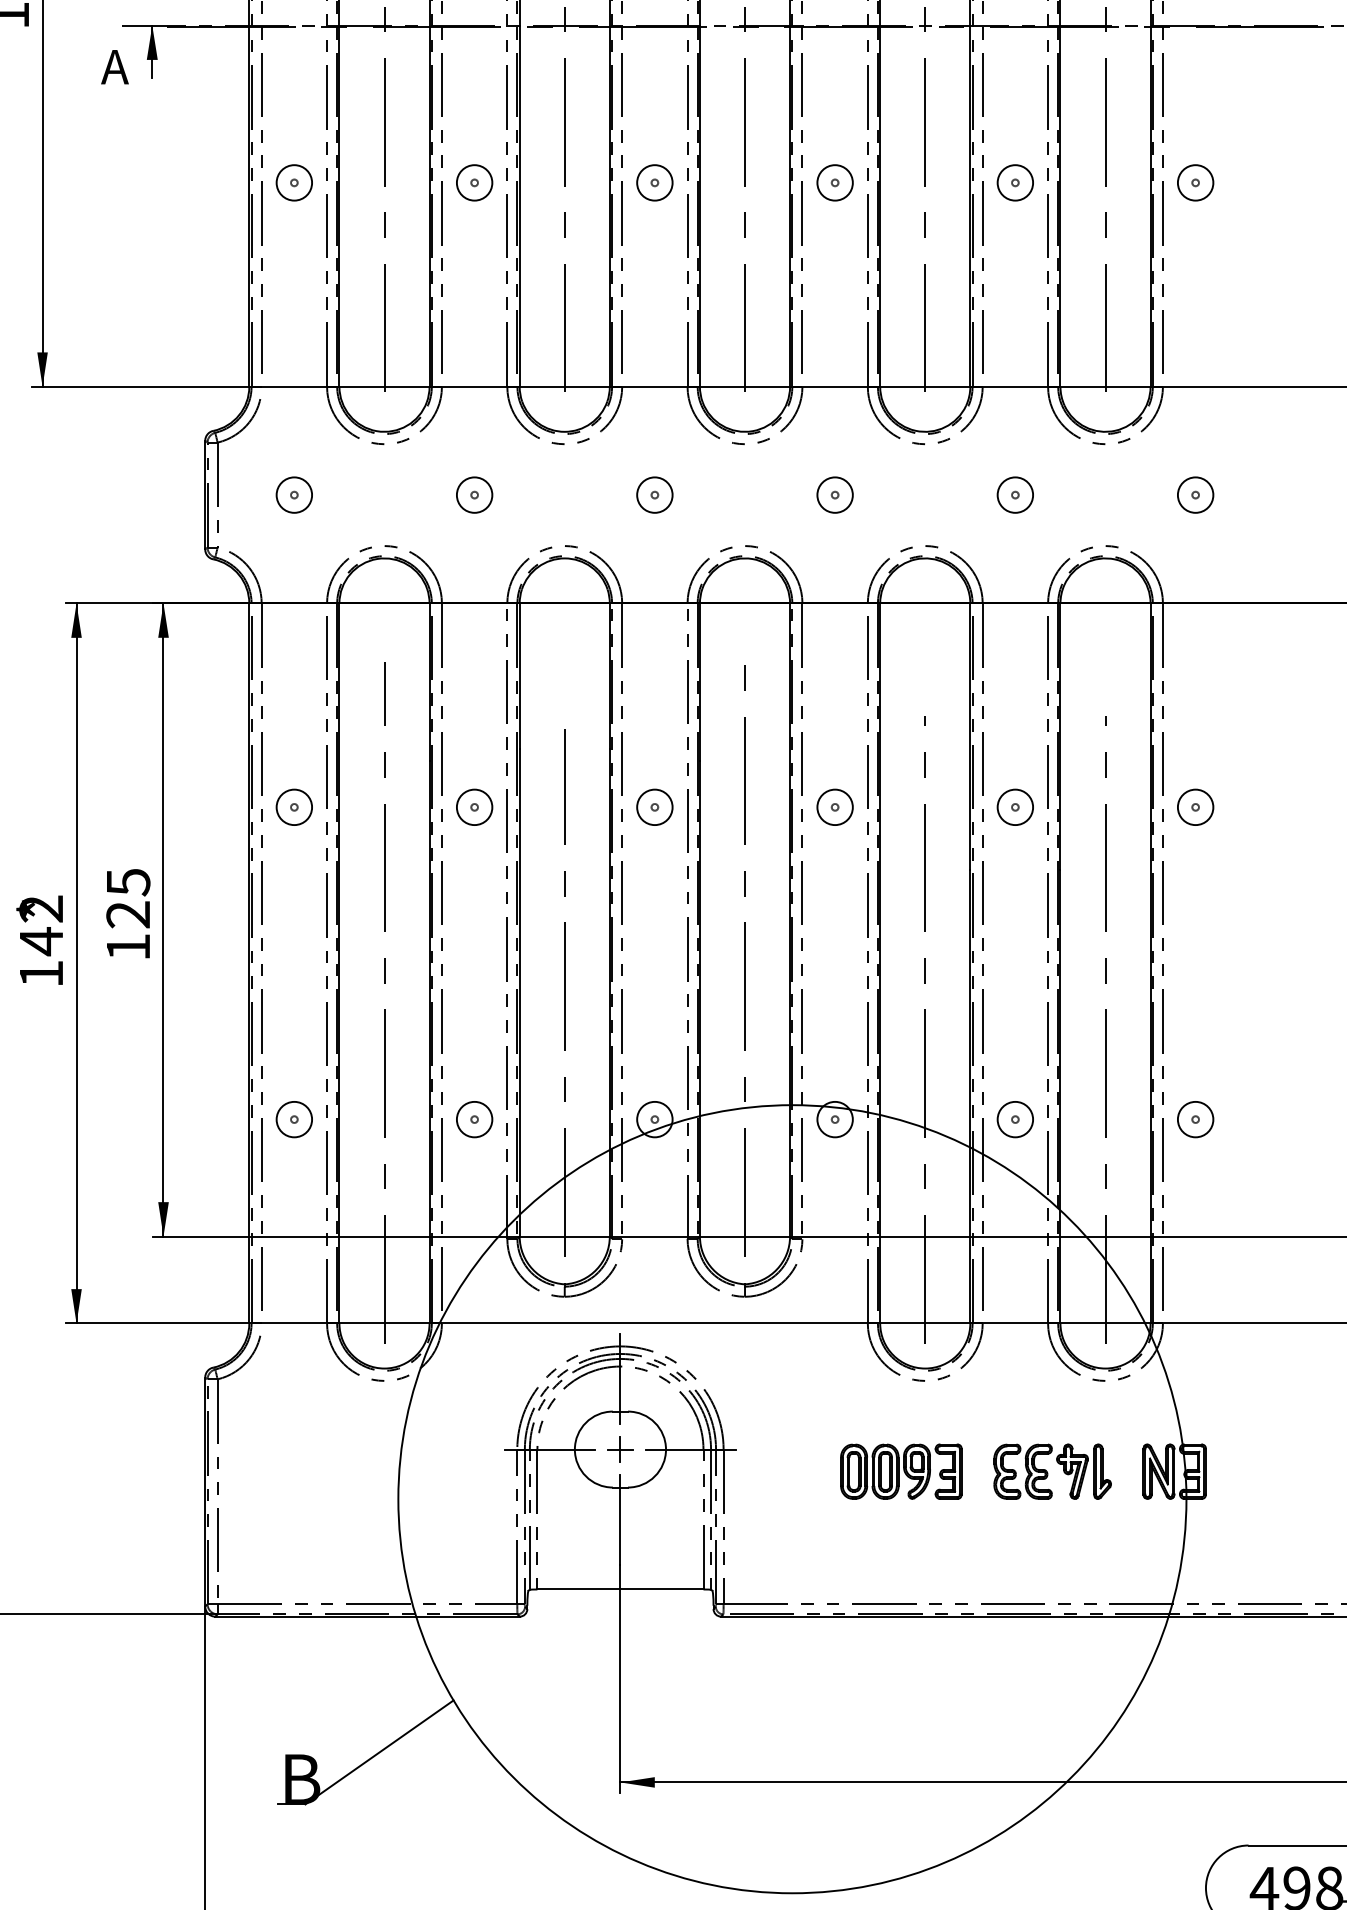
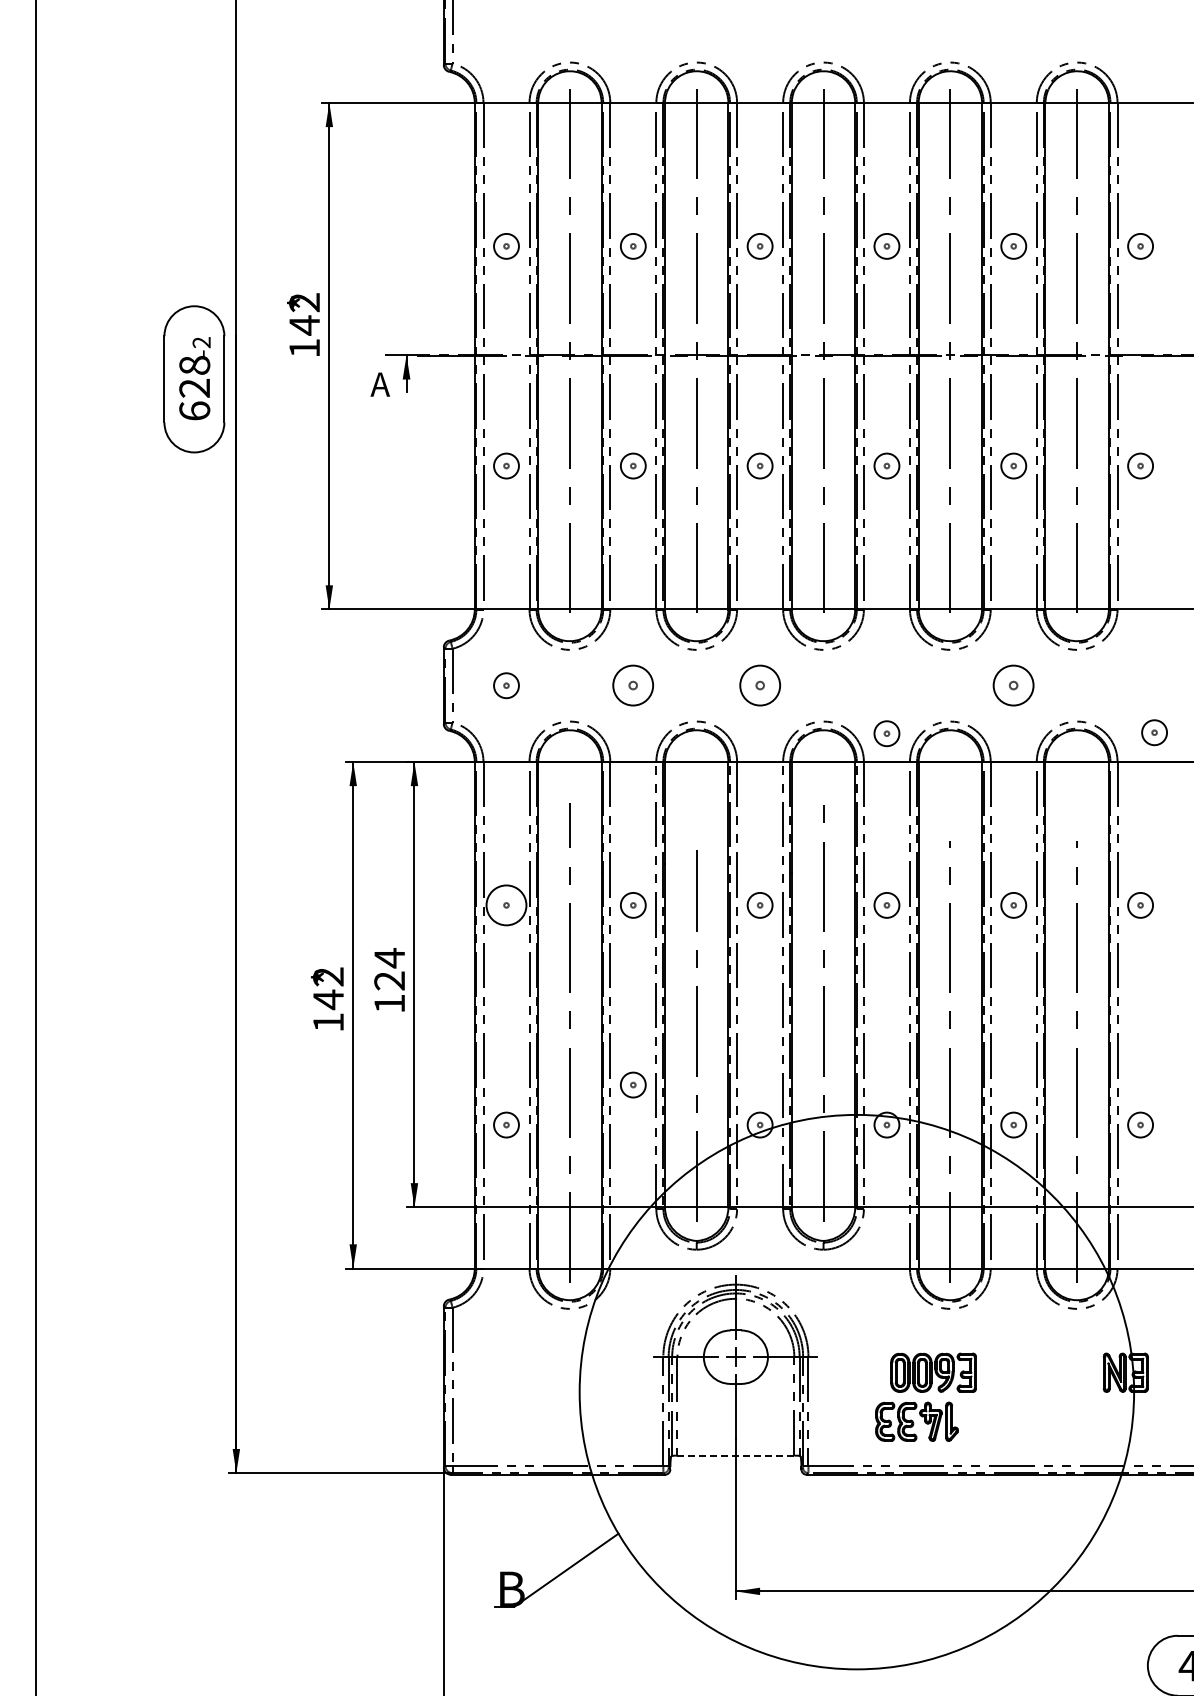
part: (474, 494) -> (633, 685), size x1.6
part: (653, 494) -> (759, 685), size x1.6
part: (834, 494) -> (886, 733), moved
part: (1015, 494) -> (1013, 685), size x1.6
part: (1195, 494) -> (1154, 732), moved
circle: (294, 806) -> (506, 904), size x1.6
text: (128, 882) -> (389, 958), 125 -> 124
part: (474, 1118) -> (633, 1084), moved
part: (1051, 1471) -> (916, 1421), moved
line: (621, 1589) -> (736, 1455), solid -> dashed

